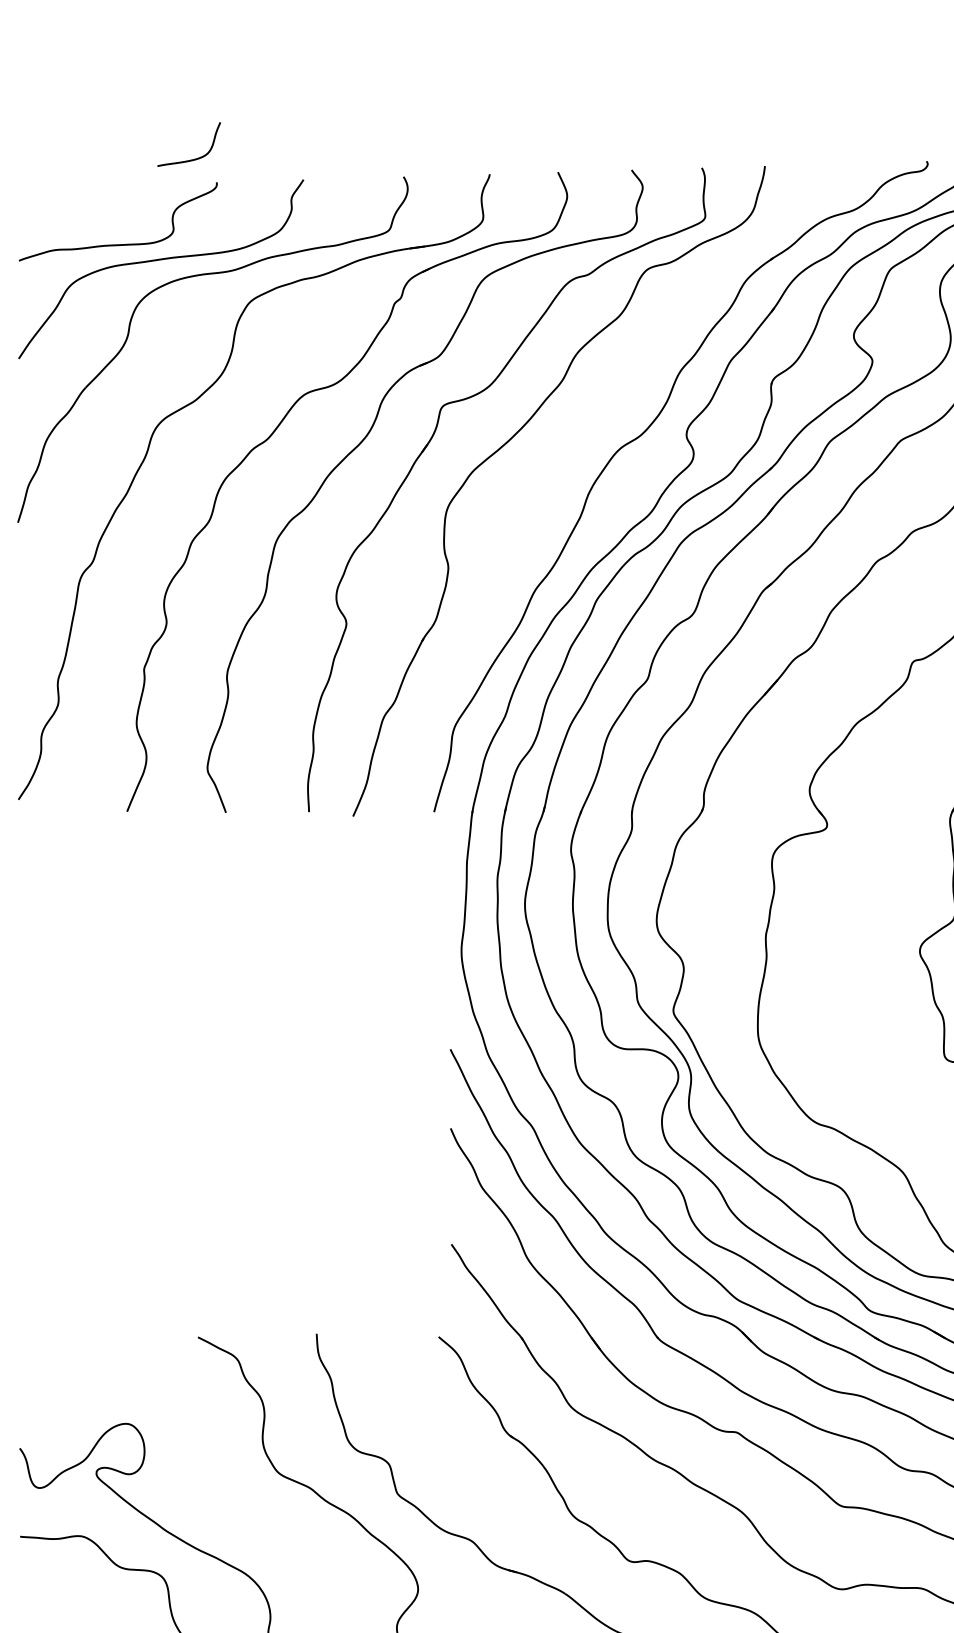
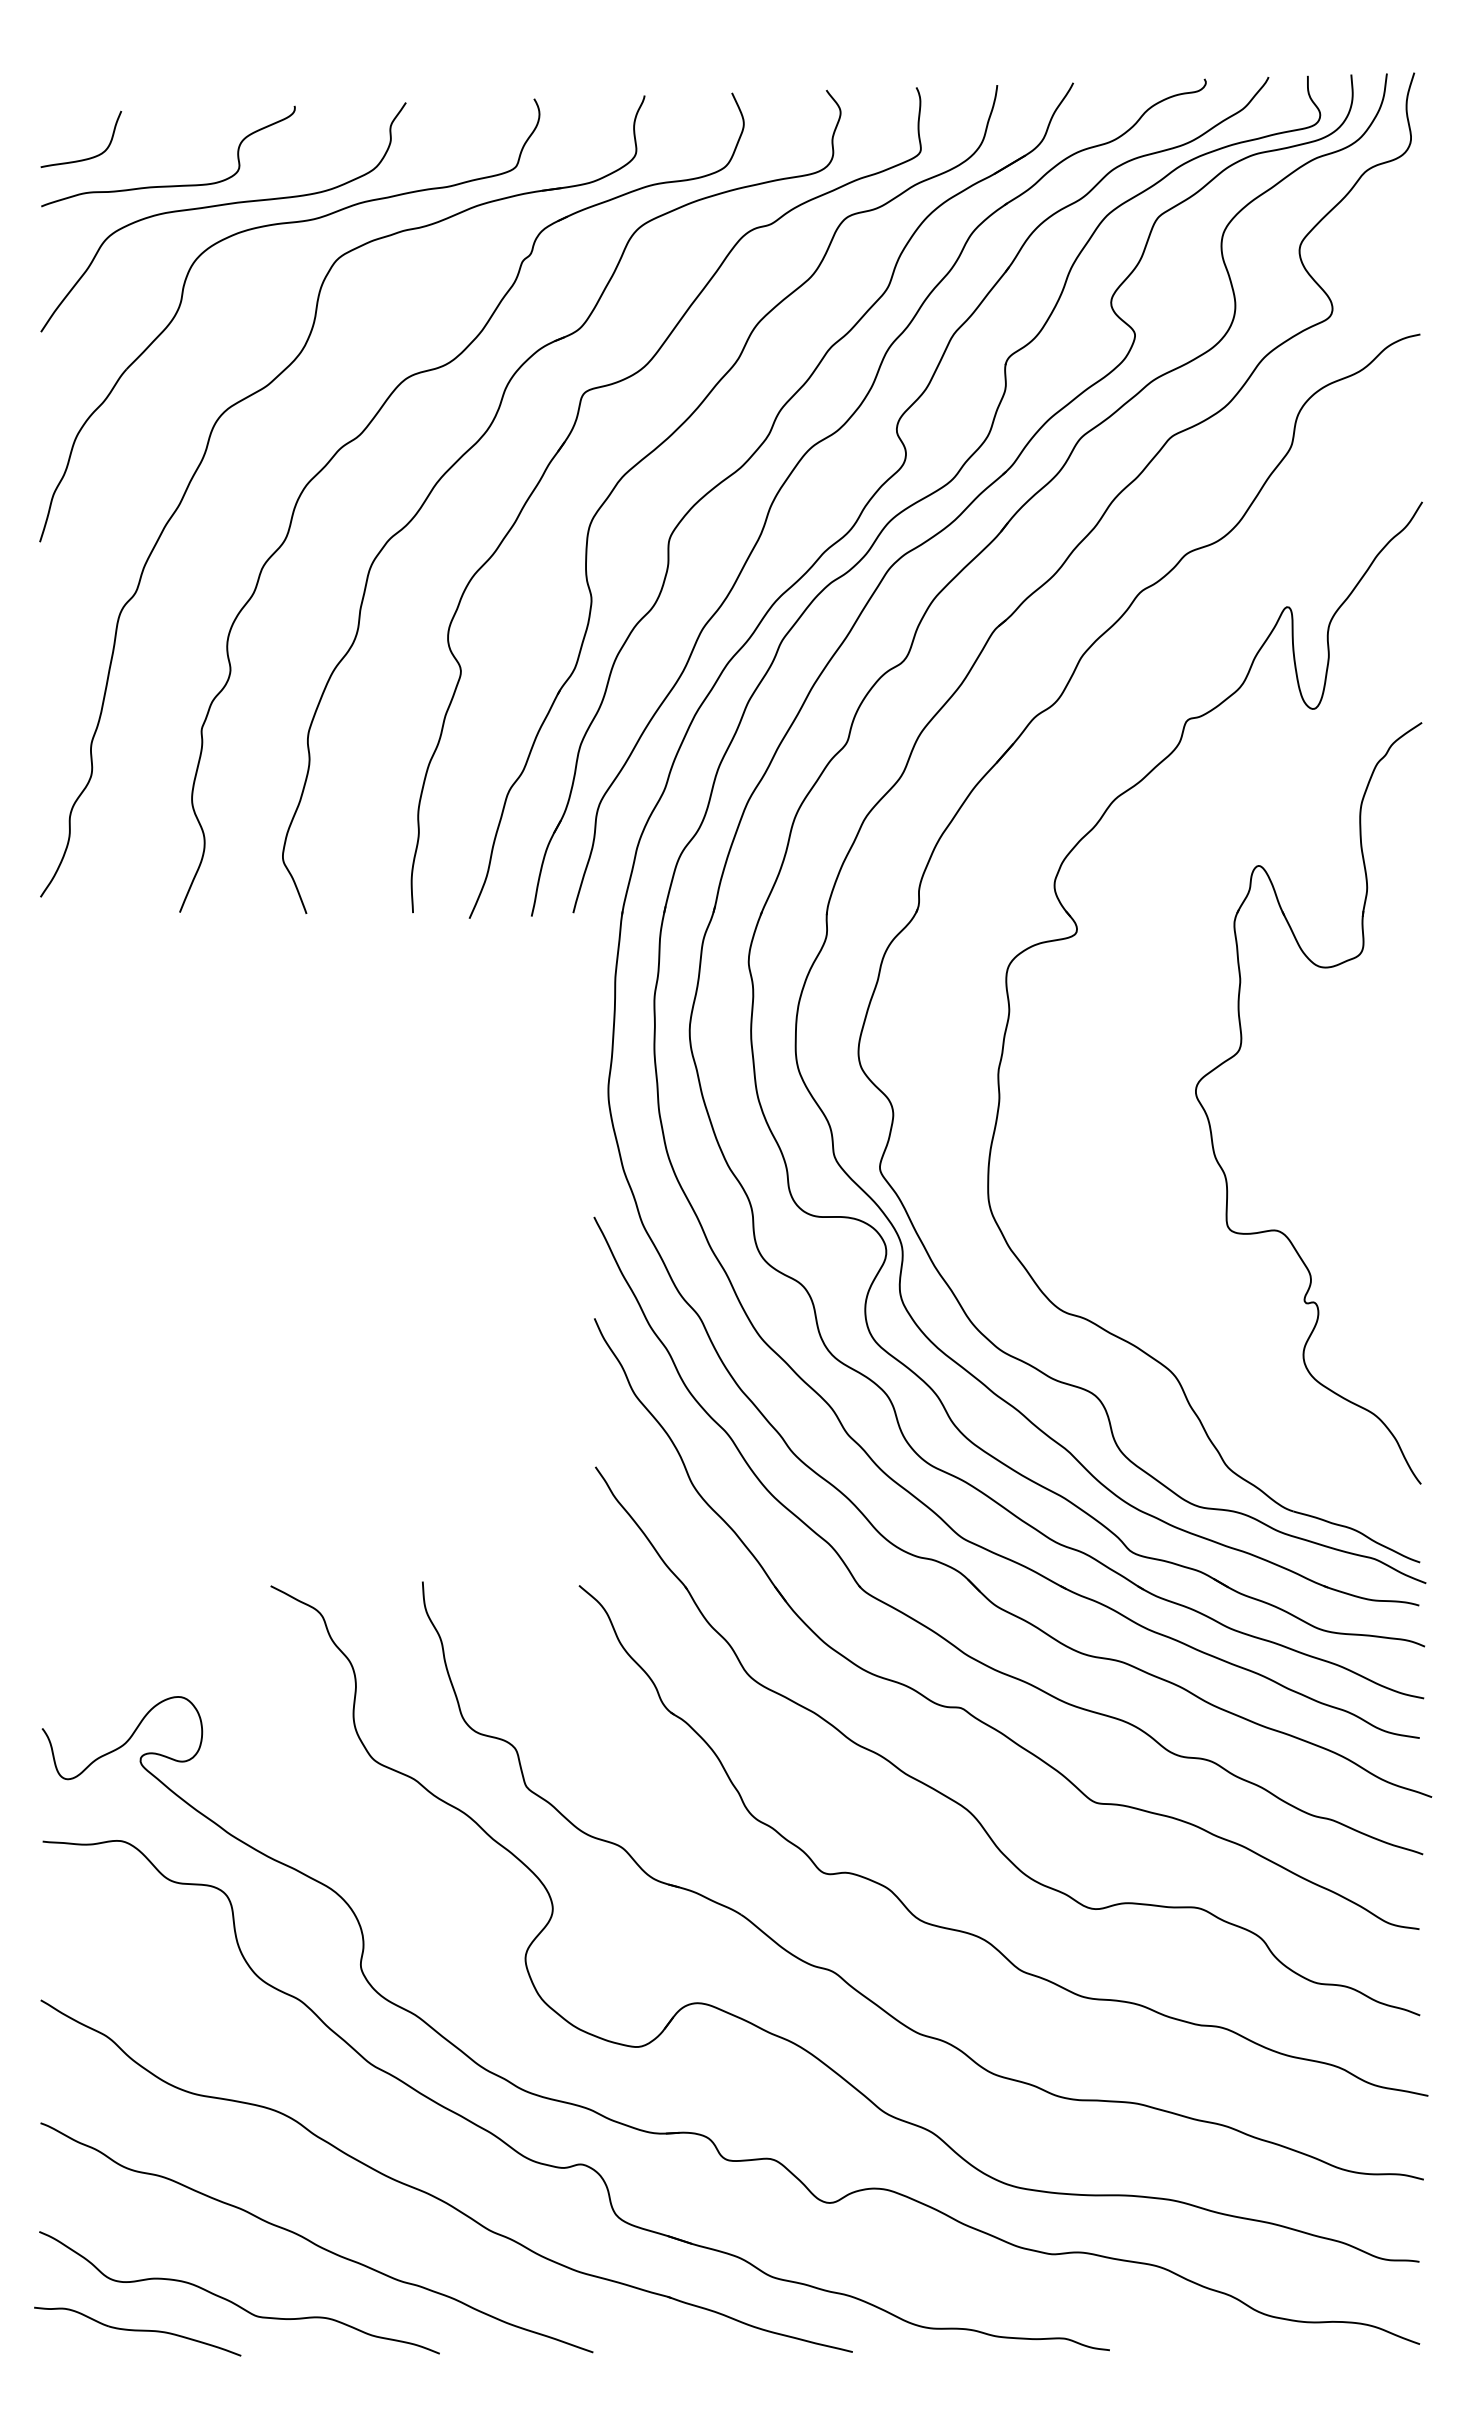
curve: (192, 159) -> (85, 158), moved
part: (572, 458) -> (750, 459), added

